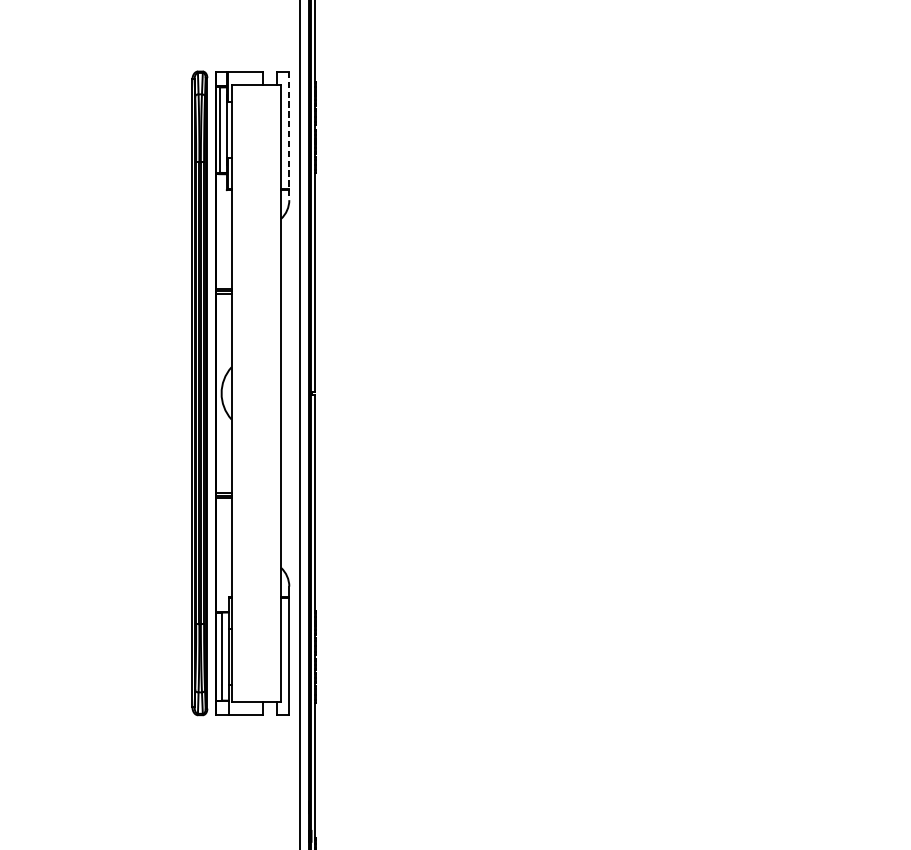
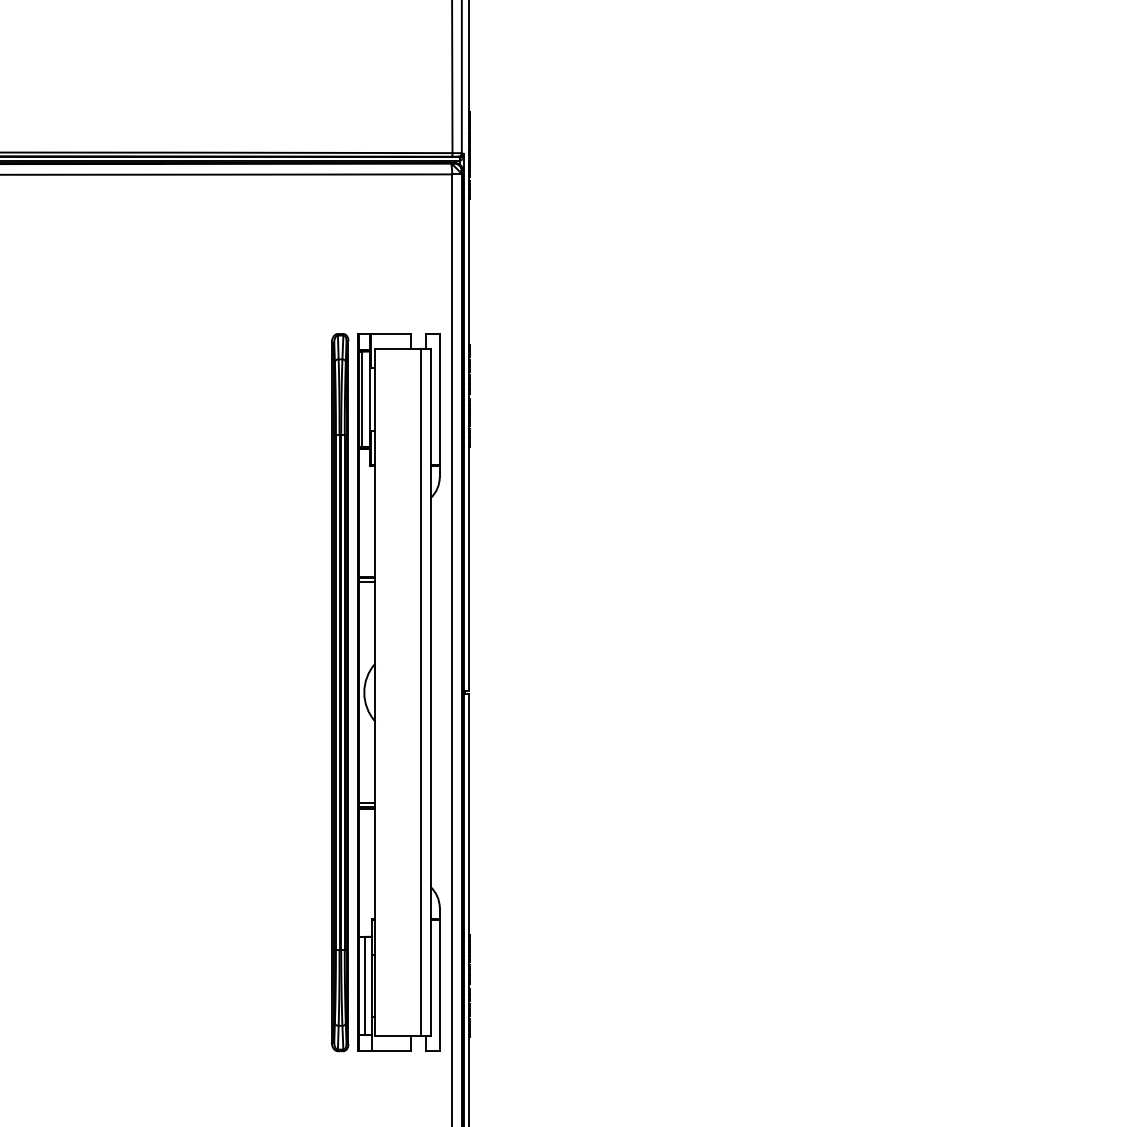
line: (289, 135) -> (439, 405), dashed -> solid
line: (272, 393) -> (421, 692), added

